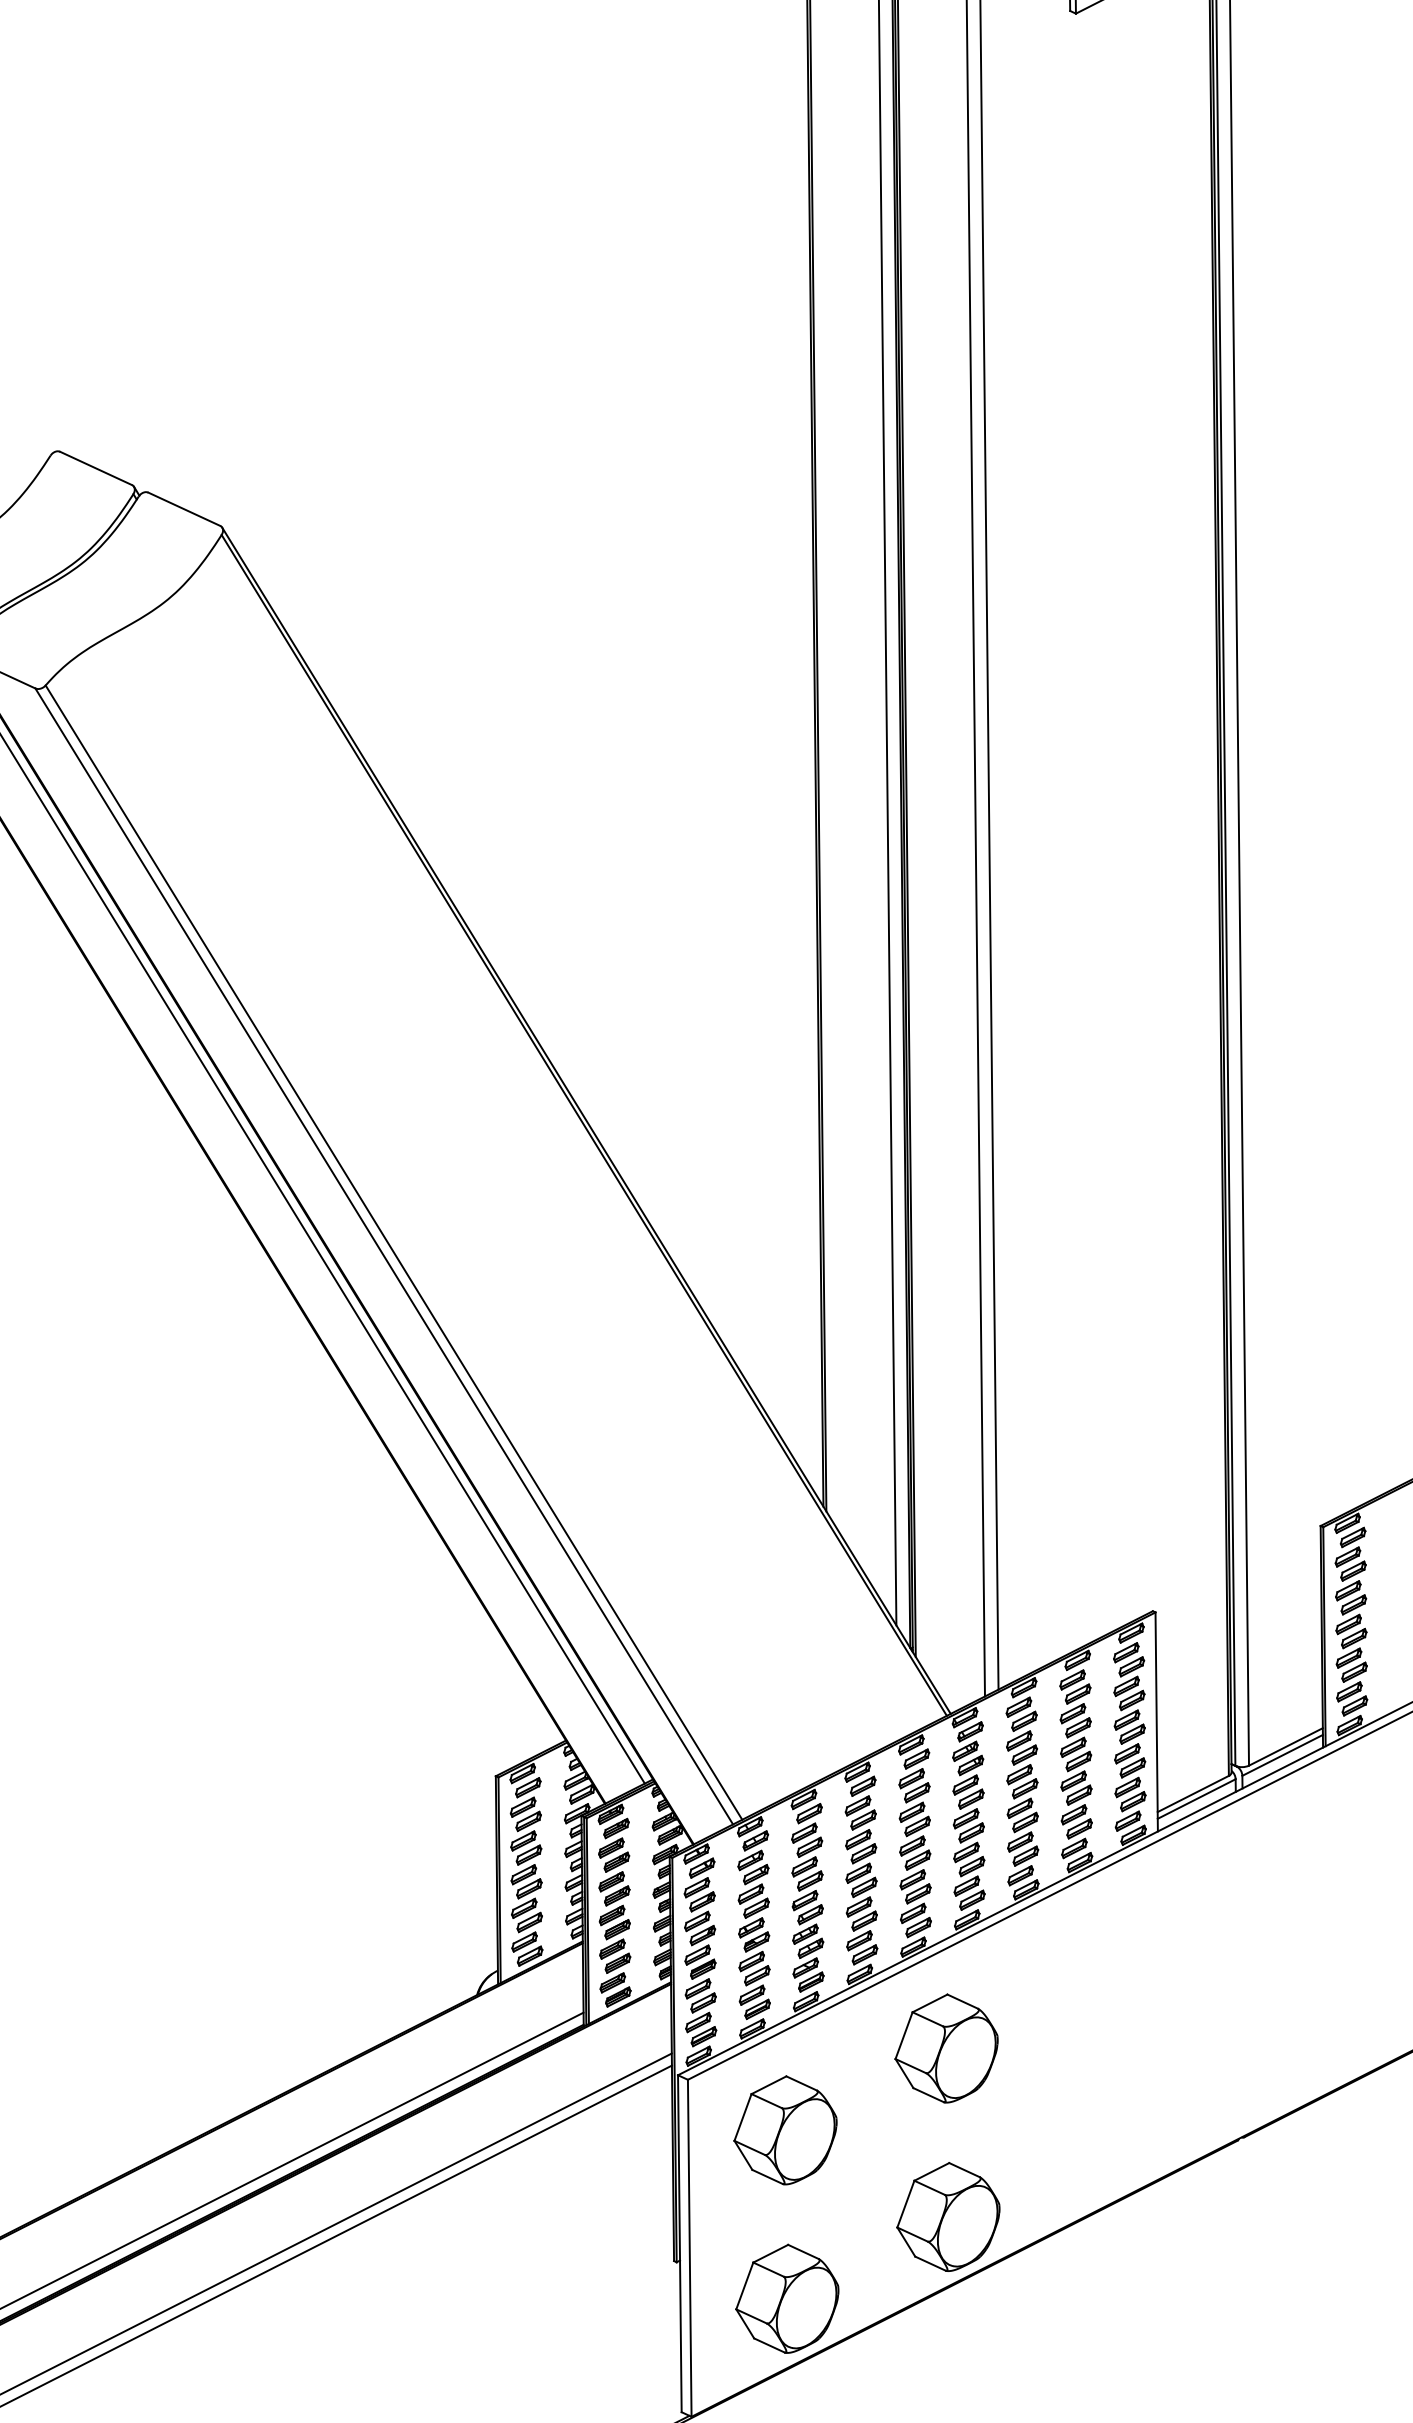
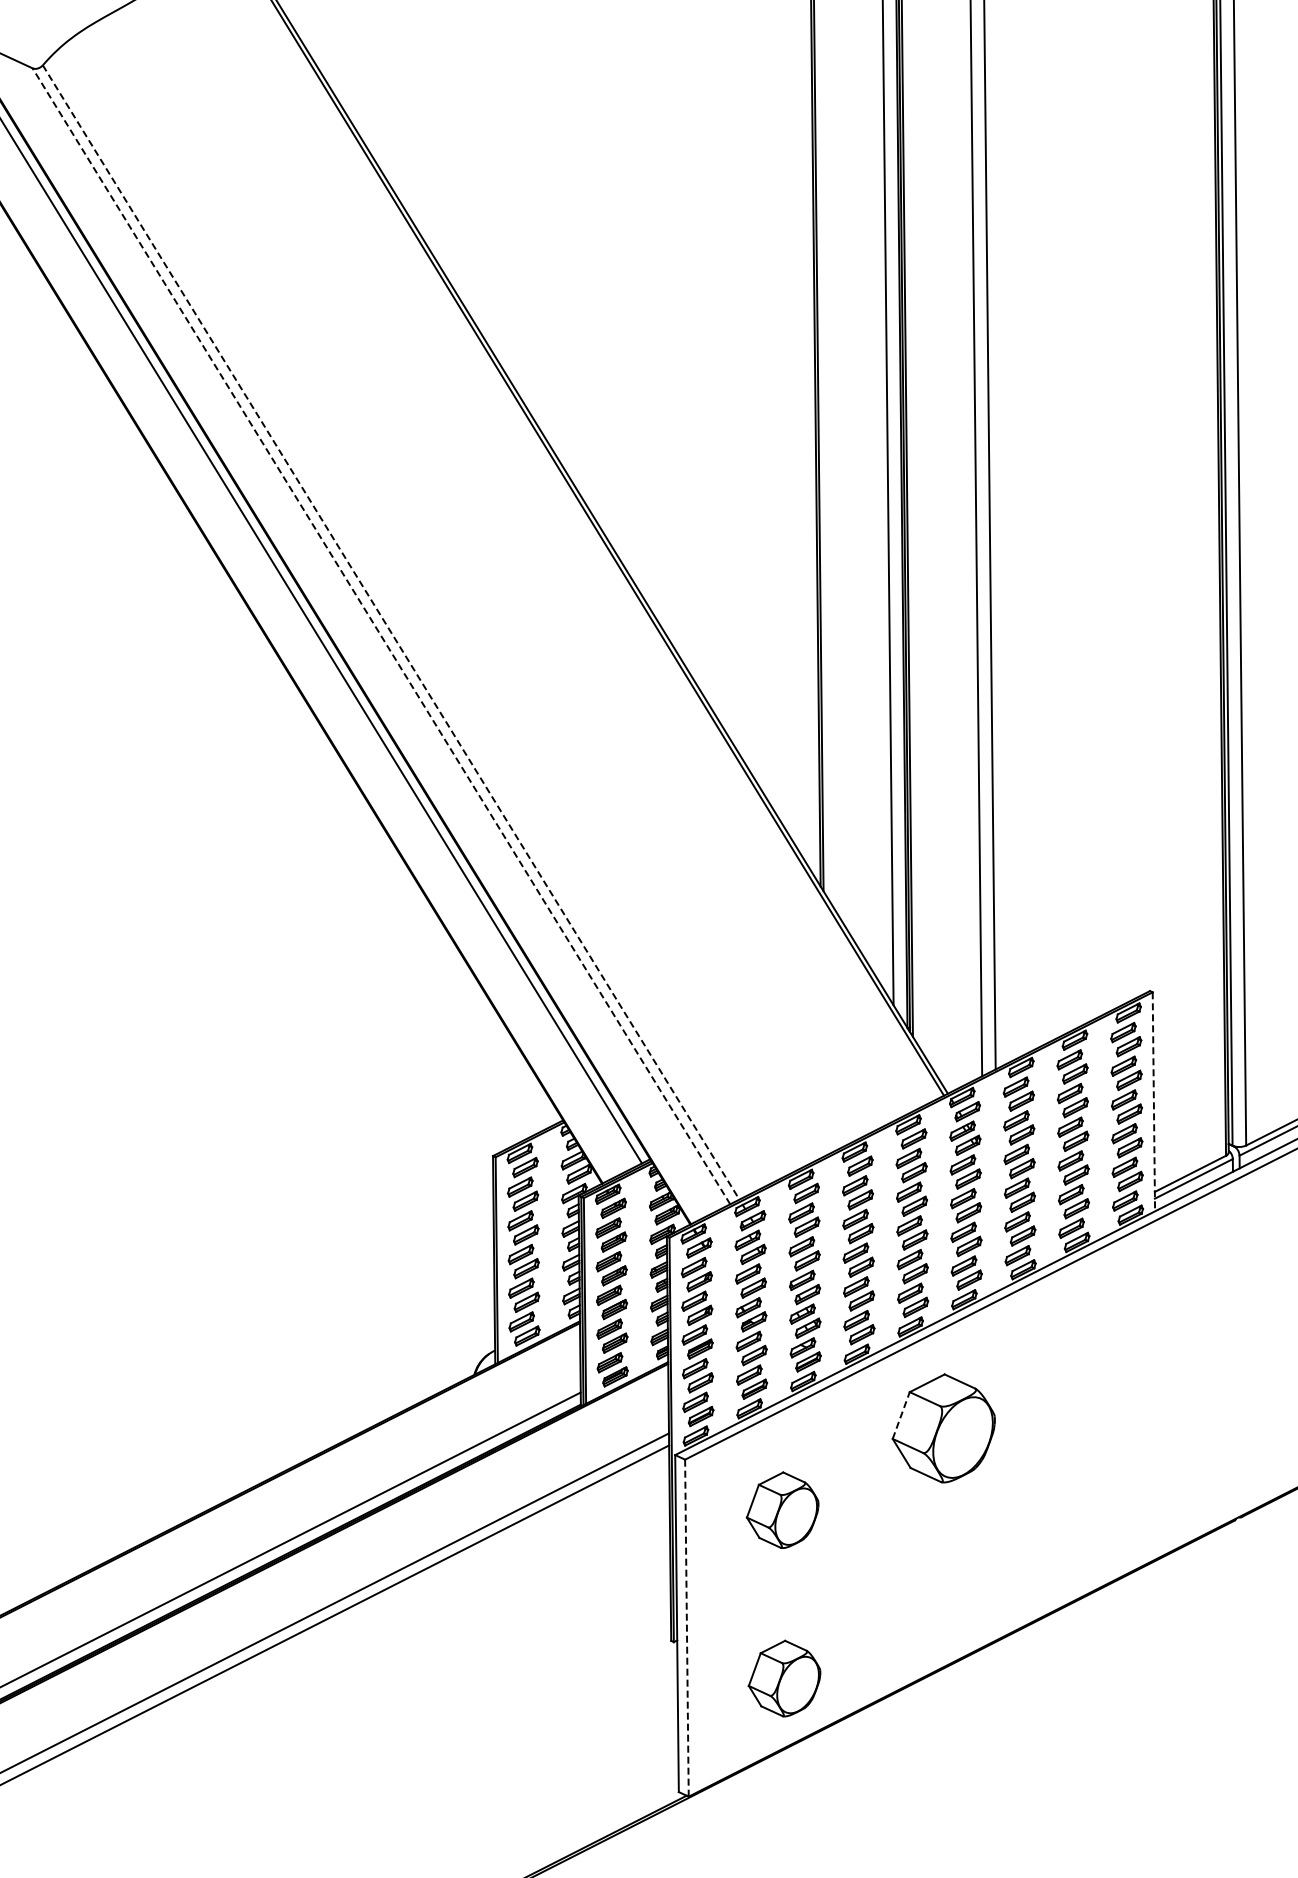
line: (393, 1252) -> (390, 632), solid -> dashed
line: (384, 1256) -> (381, 636), solid -> dashed
line: (1156, 1721) -> (1153, 1101), solid -> dashed
line: (904, 2035) -> (901, 1415), solid -> dashed
part: (785, 2130) -> (782, 1510), size x0.7
part: (948, 2216) -> (945, 1596), removed
line: (689, 2248) -> (686, 1628), solid -> dashed
part: (787, 2298) -> (784, 1678), size x0.7

